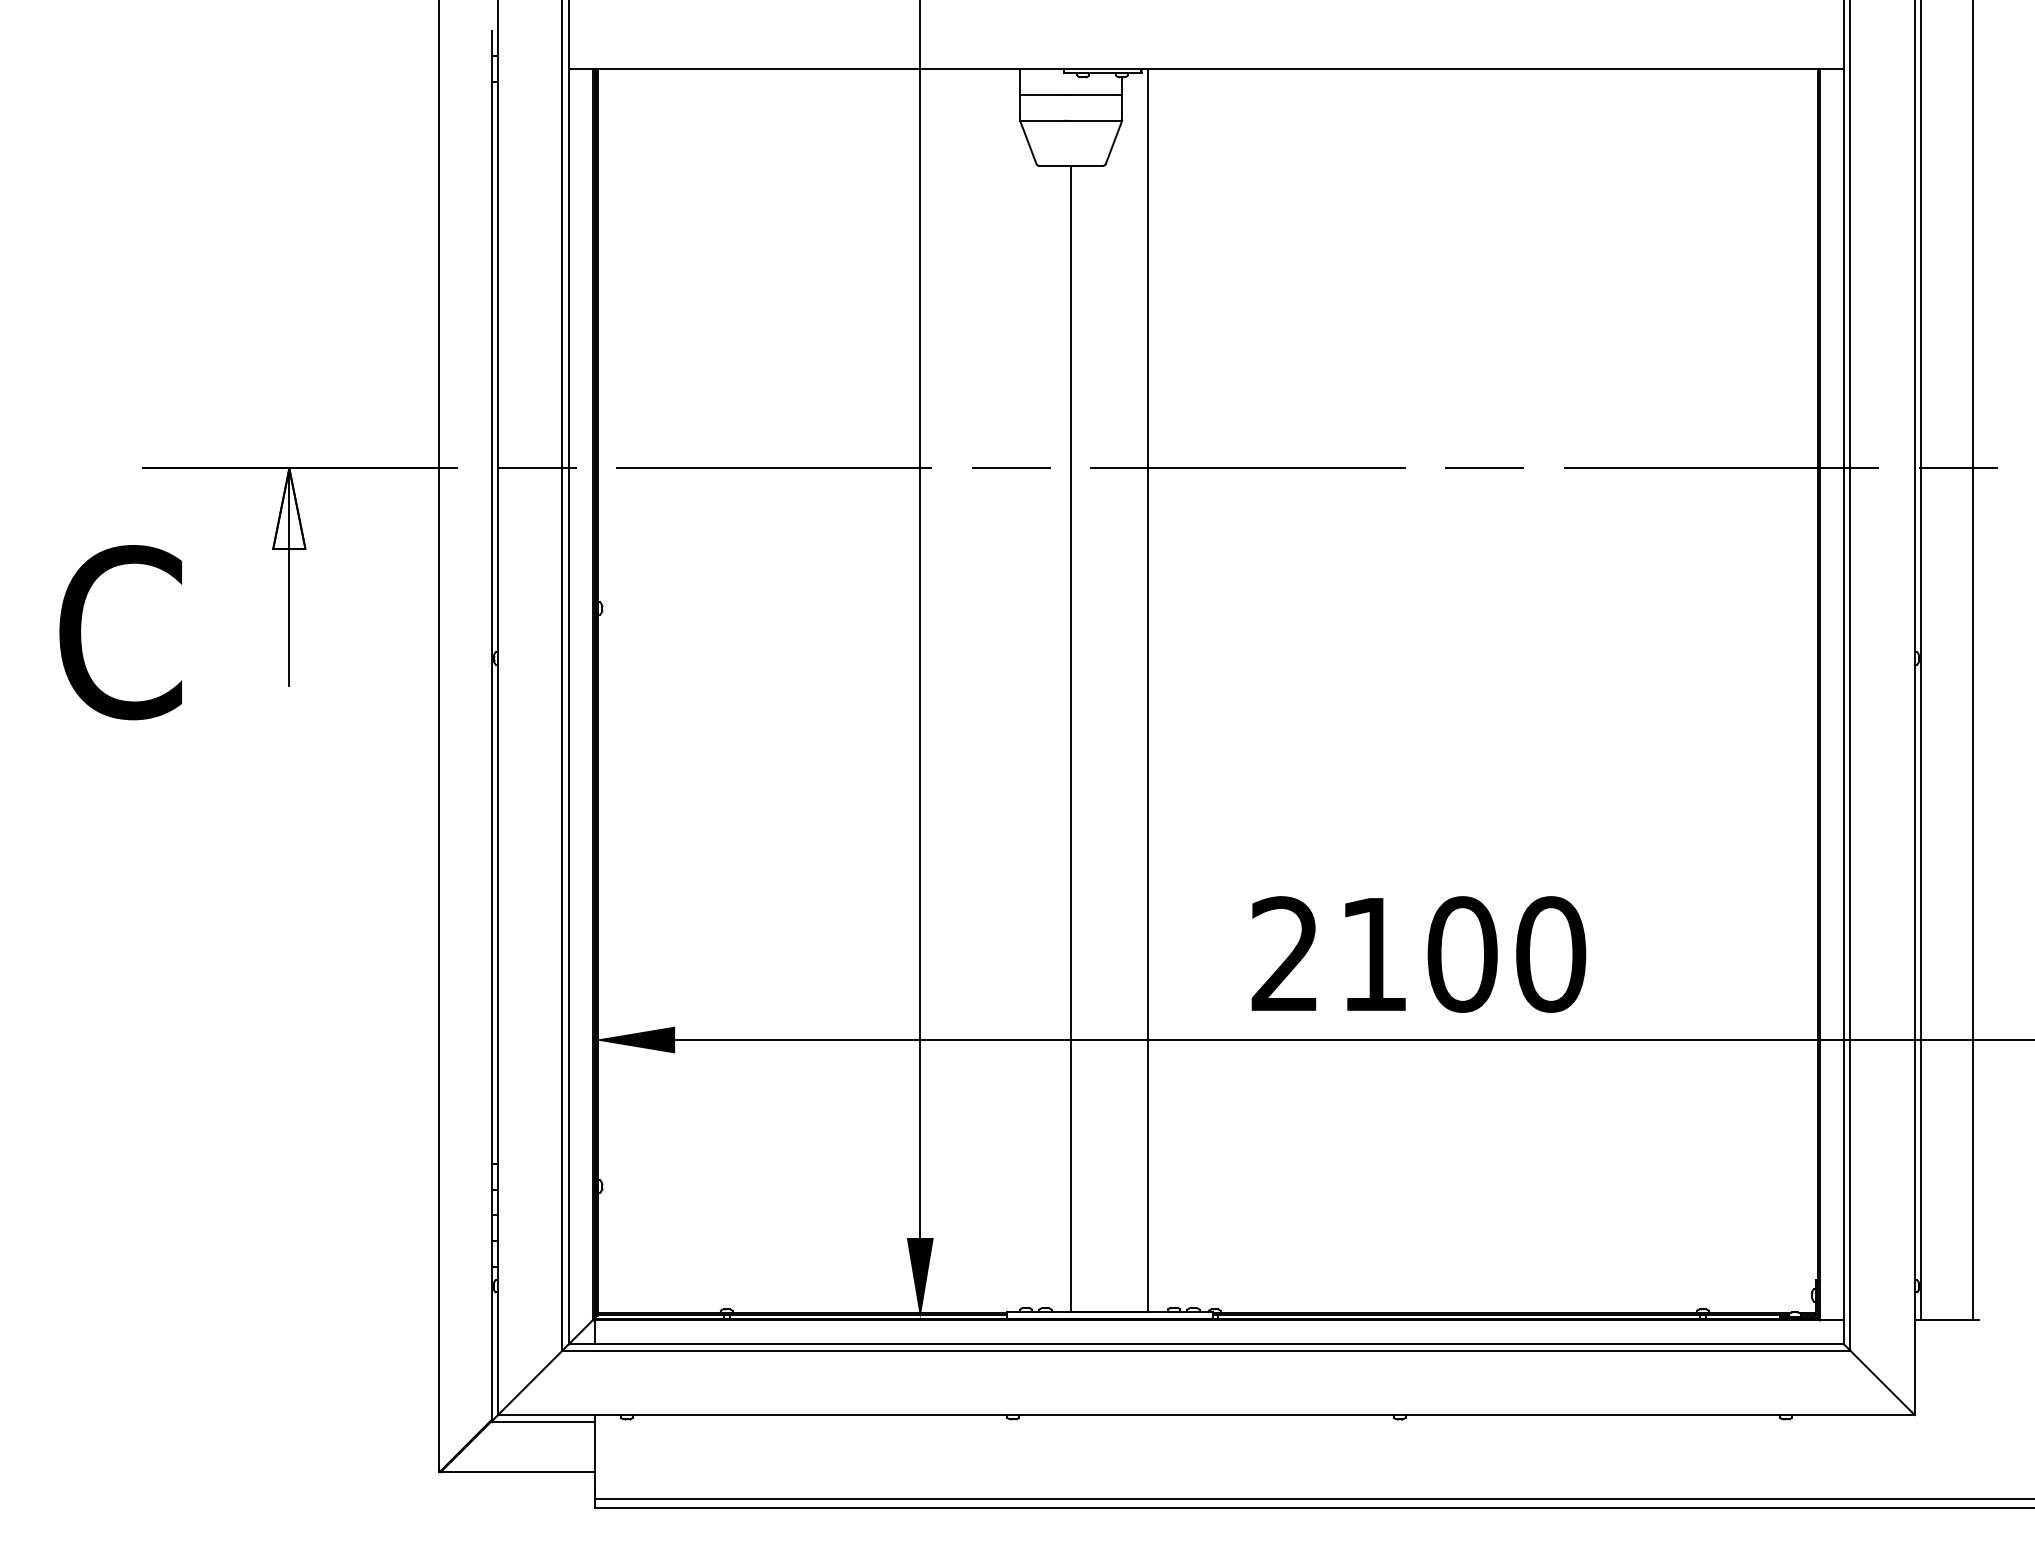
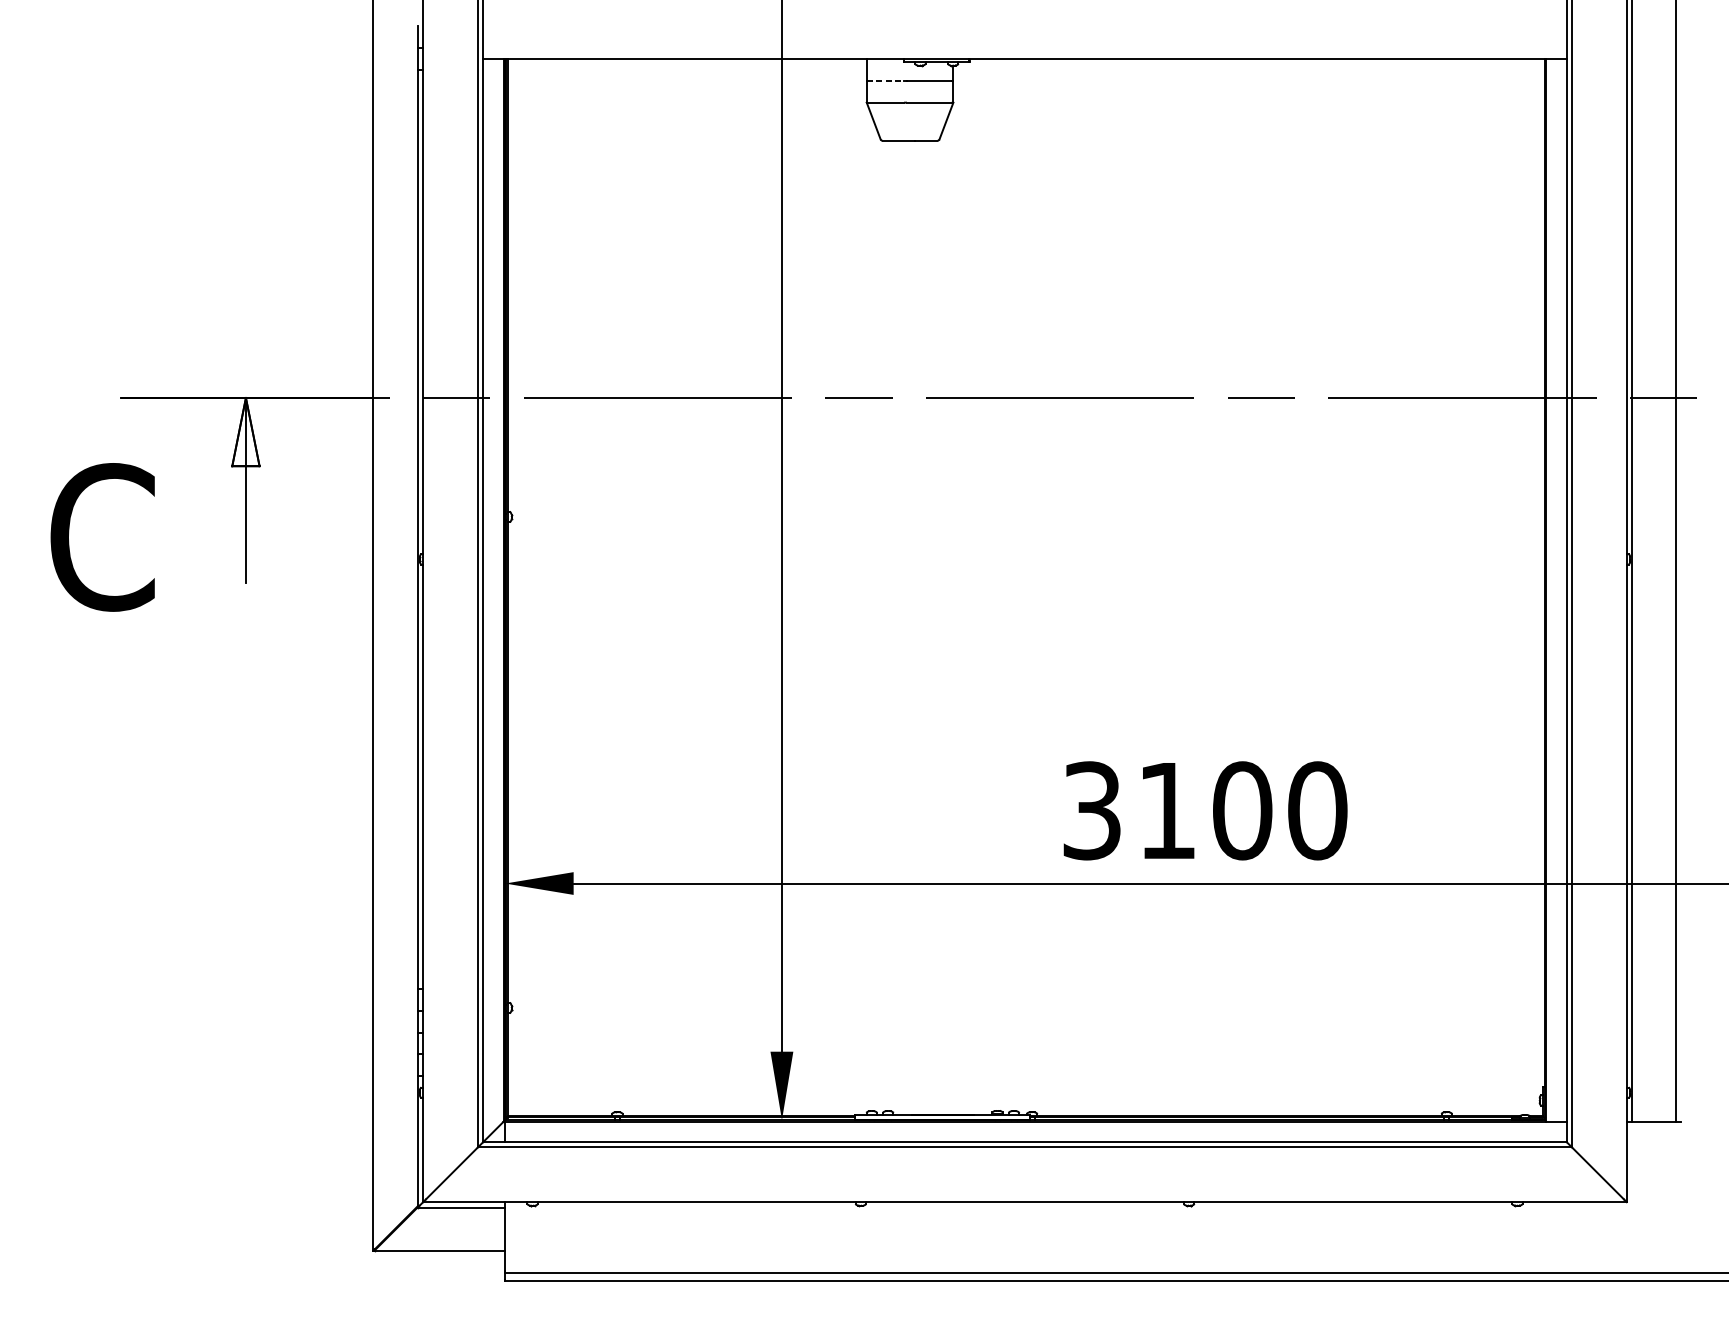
line: (1042, 94) -> (885, 80), solid -> dashed
line: (1148, 690) -> (975, 586), removed
line: (1071, 738) -> (910, 627), removed
text: (1284, 954) -> (1091, 810), 2100 -> 3100

